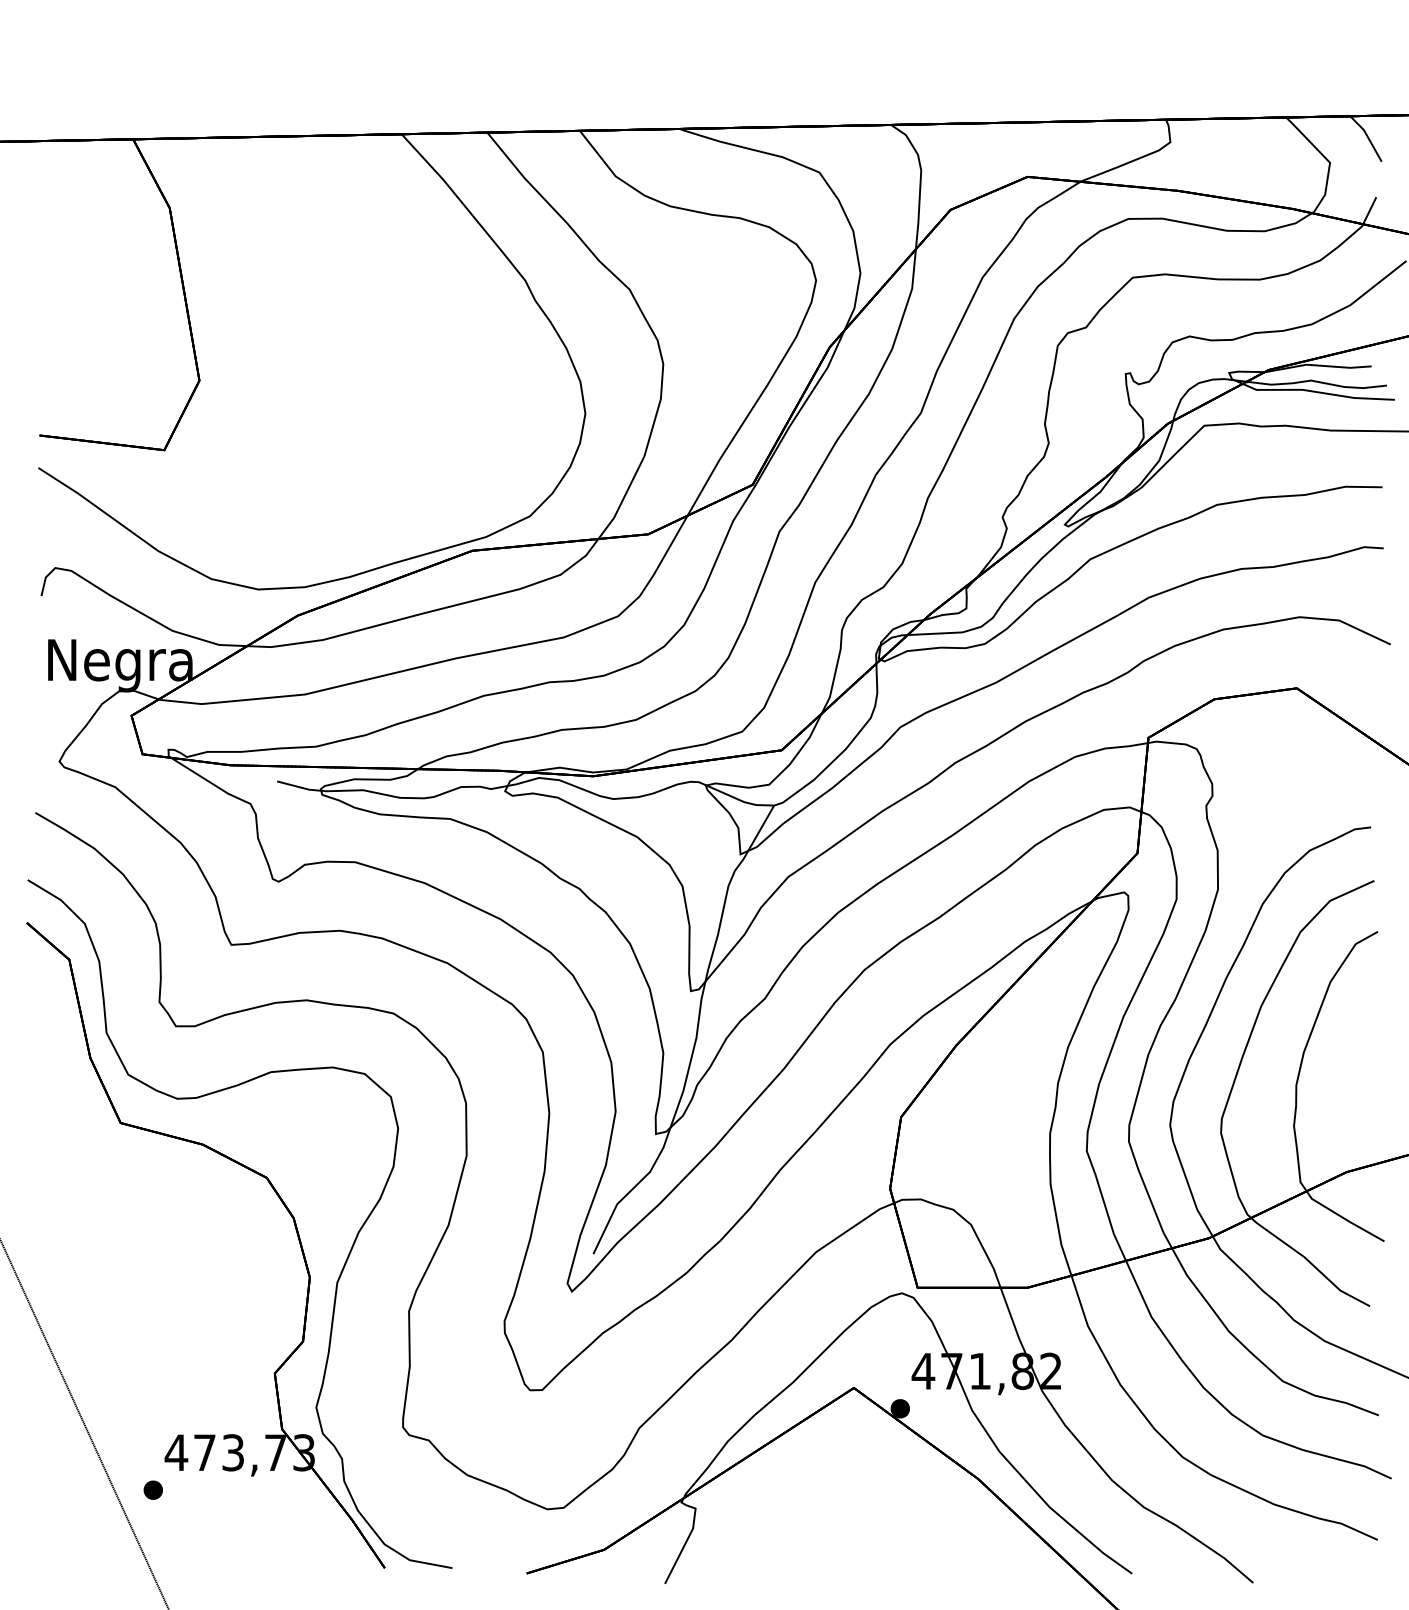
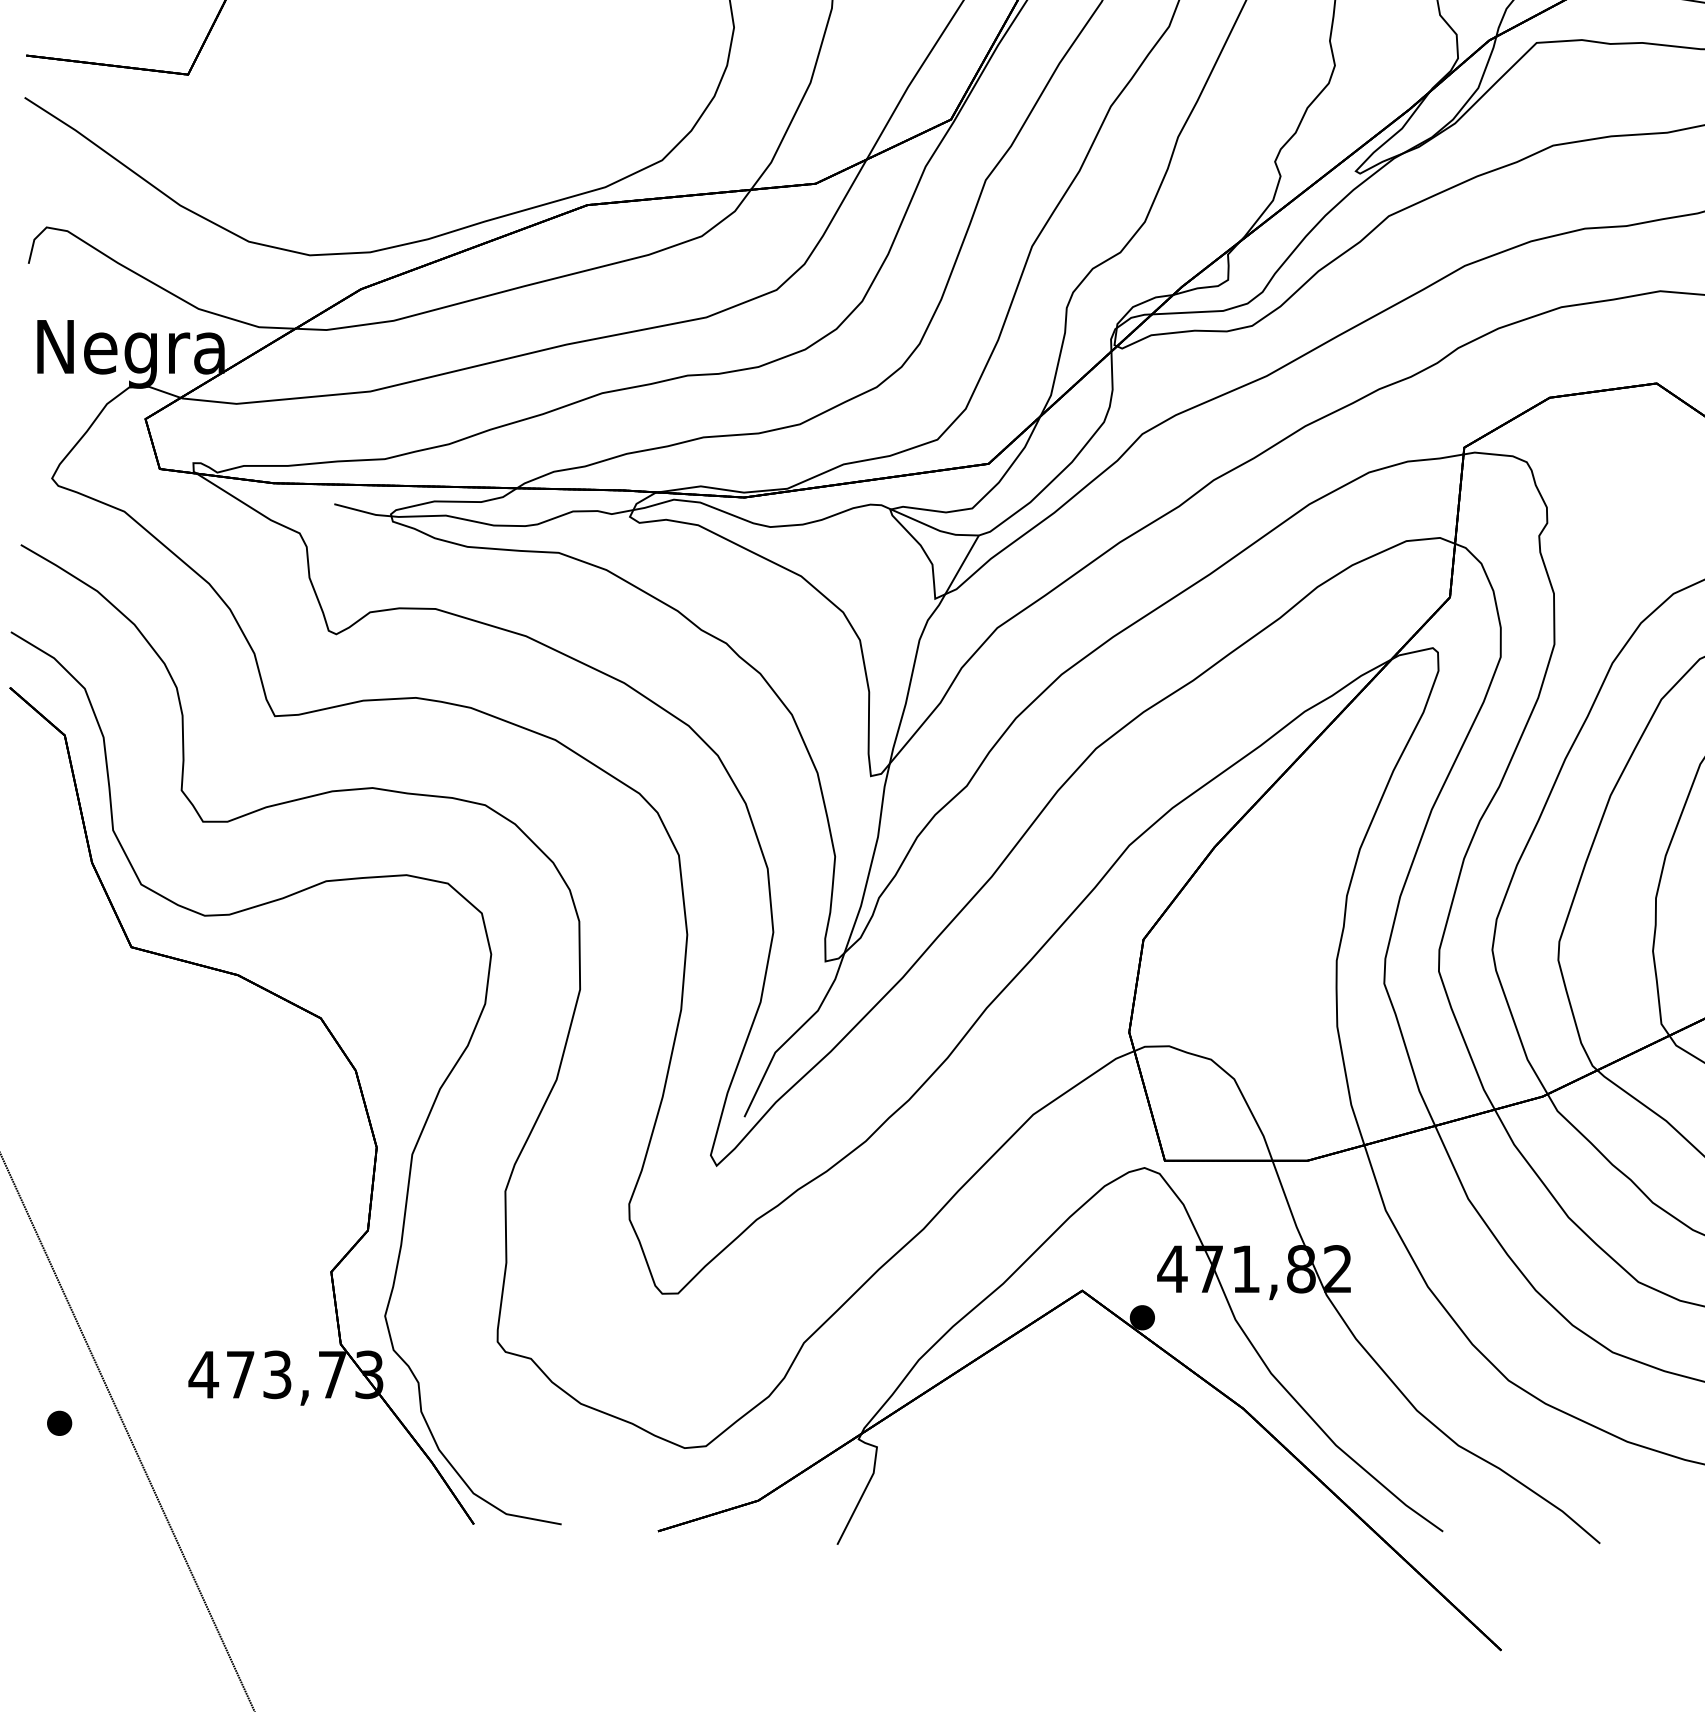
part: (152, 1489) -> (58, 1422), moved

